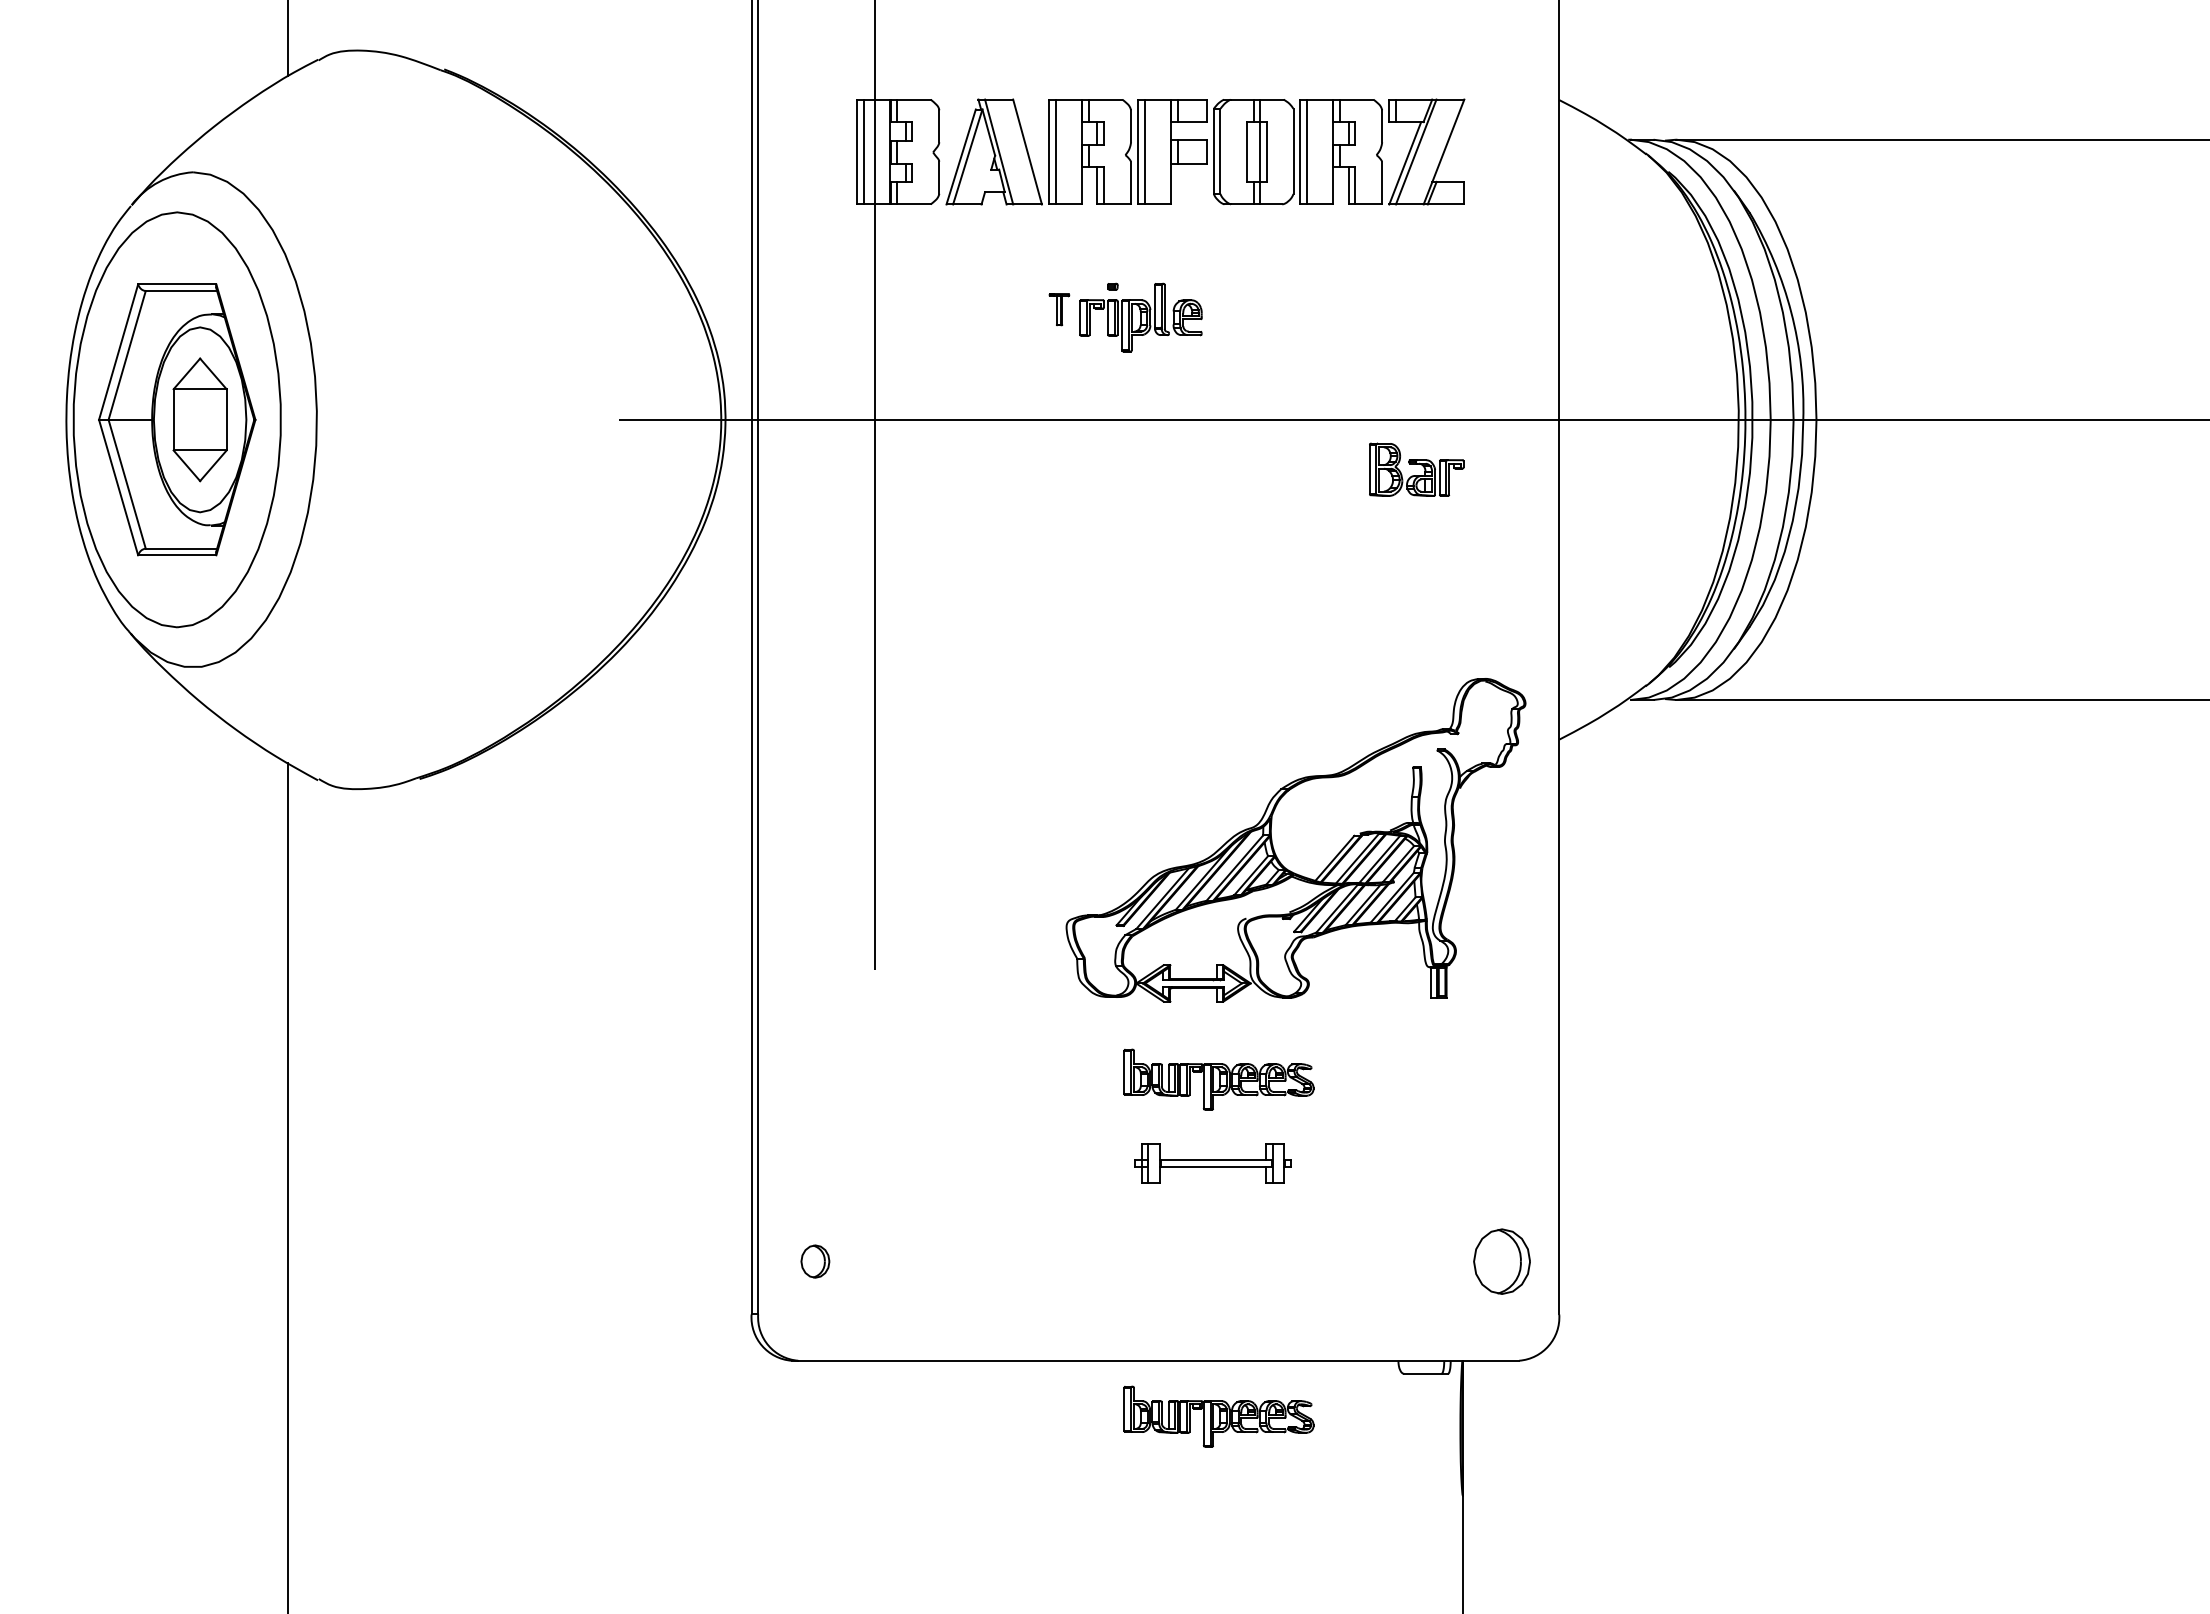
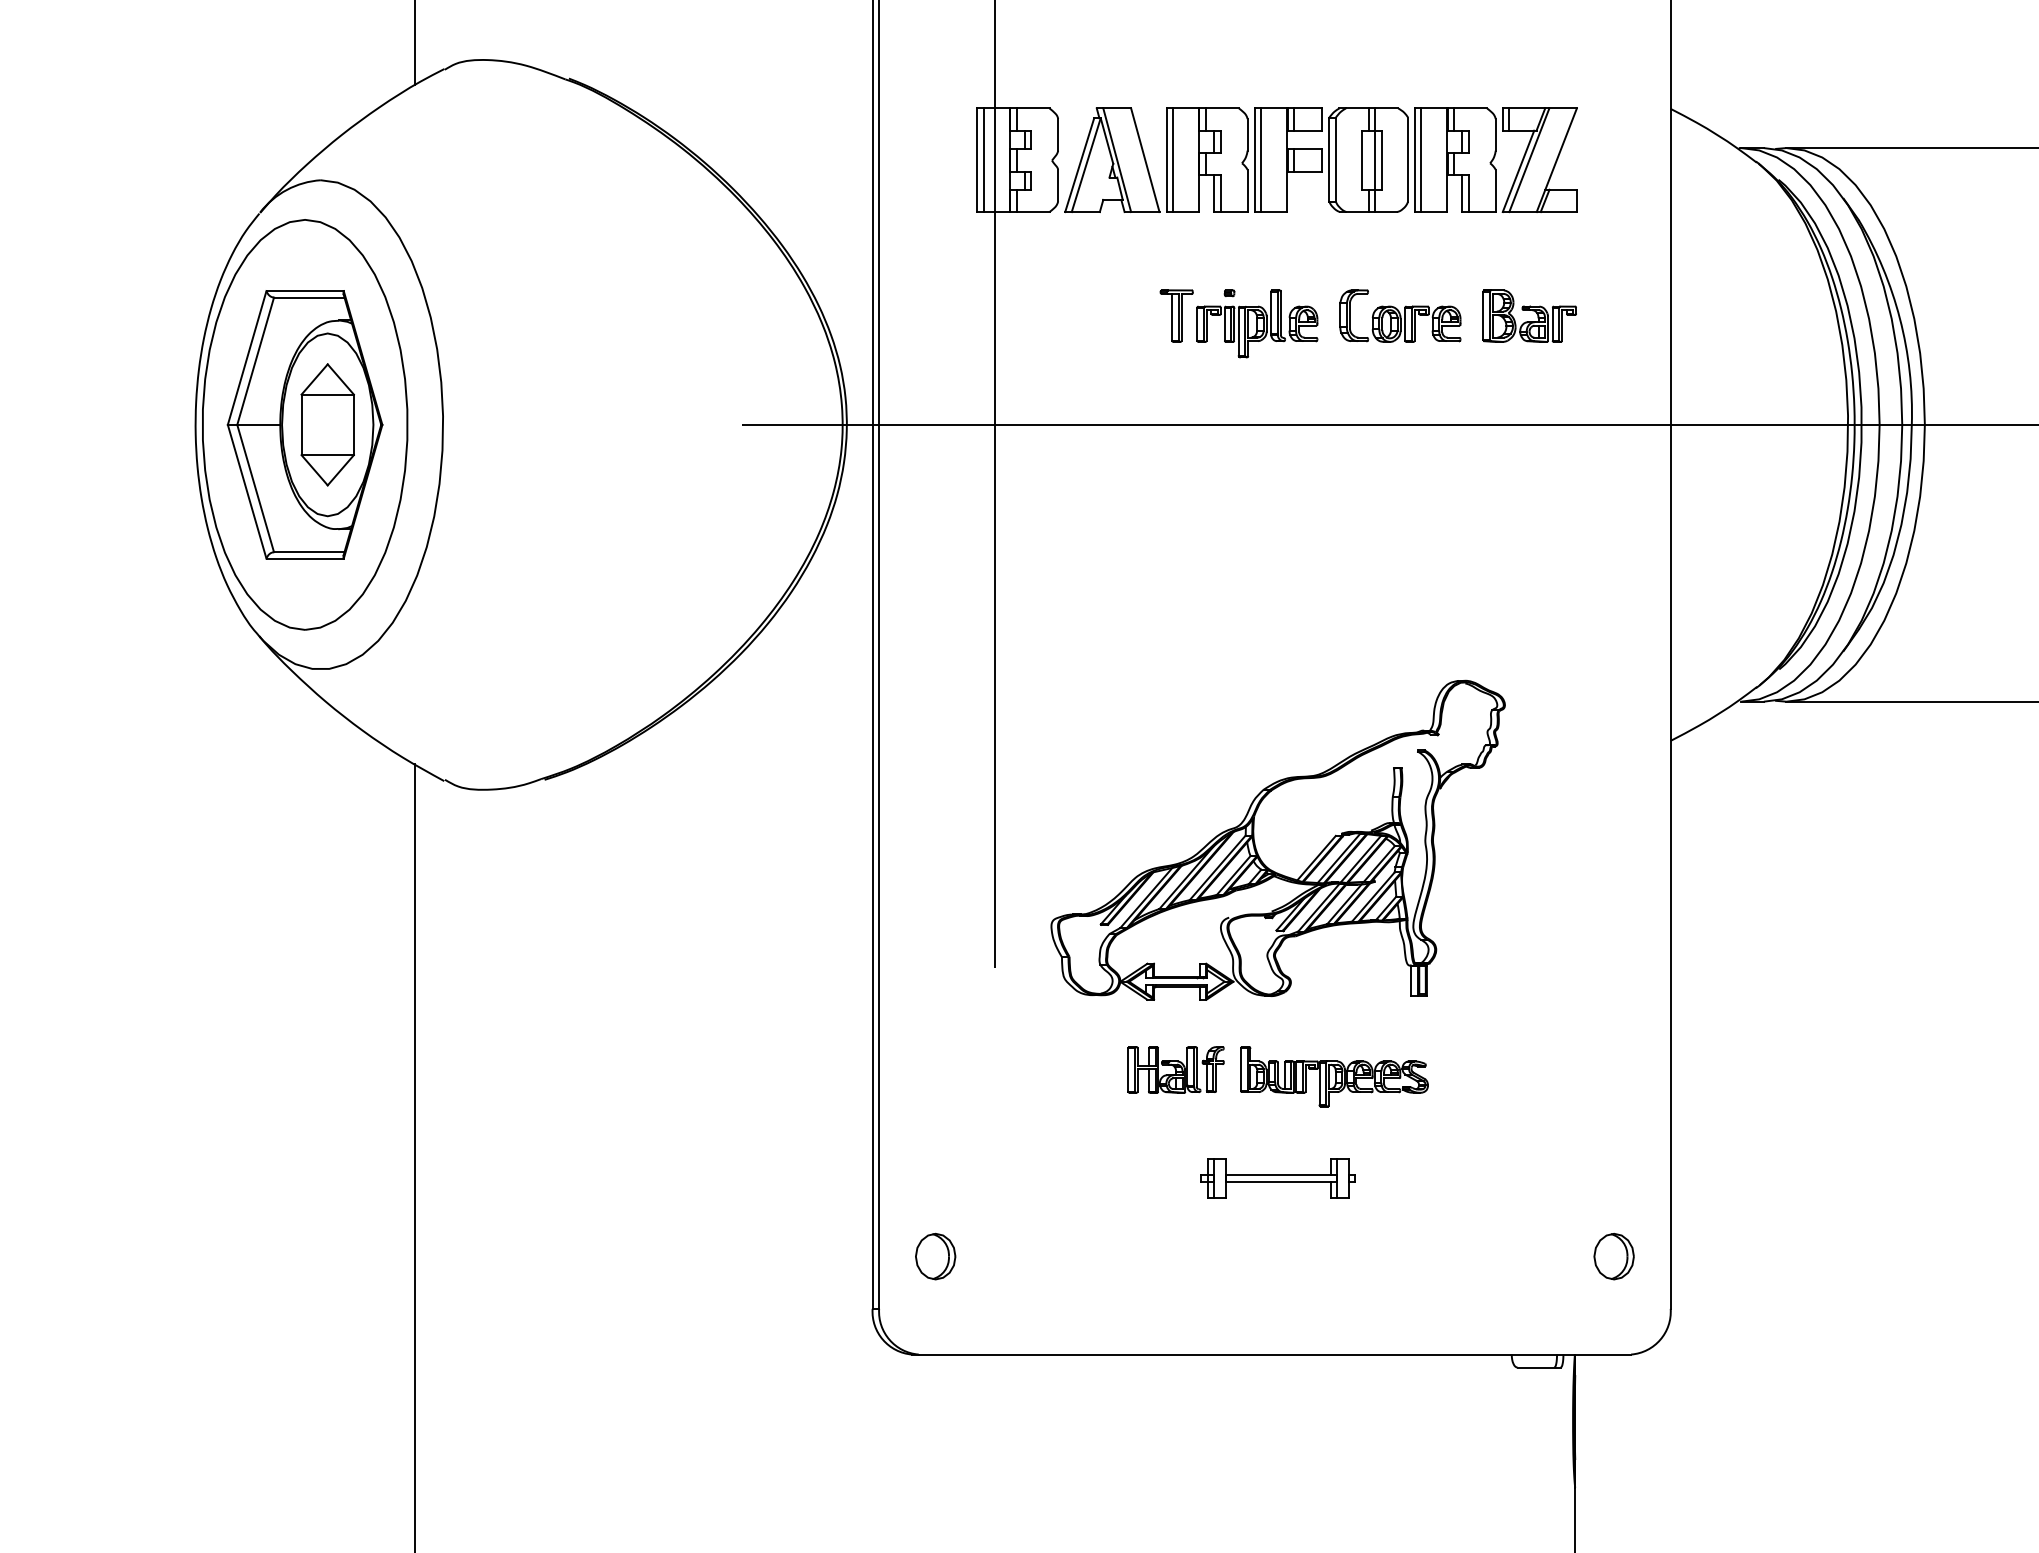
part: (1059, 309) -> (1176, 315), size x1.67
part: (1285, 309) -> (1400, 315), added
part: (1416, 469) -> (1529, 315), moved
part: (1295, 840) -> (1277, 840), moved
part: (1058, 1072) -> (1175, 1069), added
part: (1212, 1163) -> (1277, 1178), moved
part: (815, 1261) -> (935, 1256), size x1.43
part: (1501, 1261) -> (1613, 1256), size x0.71
part: (1218, 1416) -> (1333, 1409), removed

